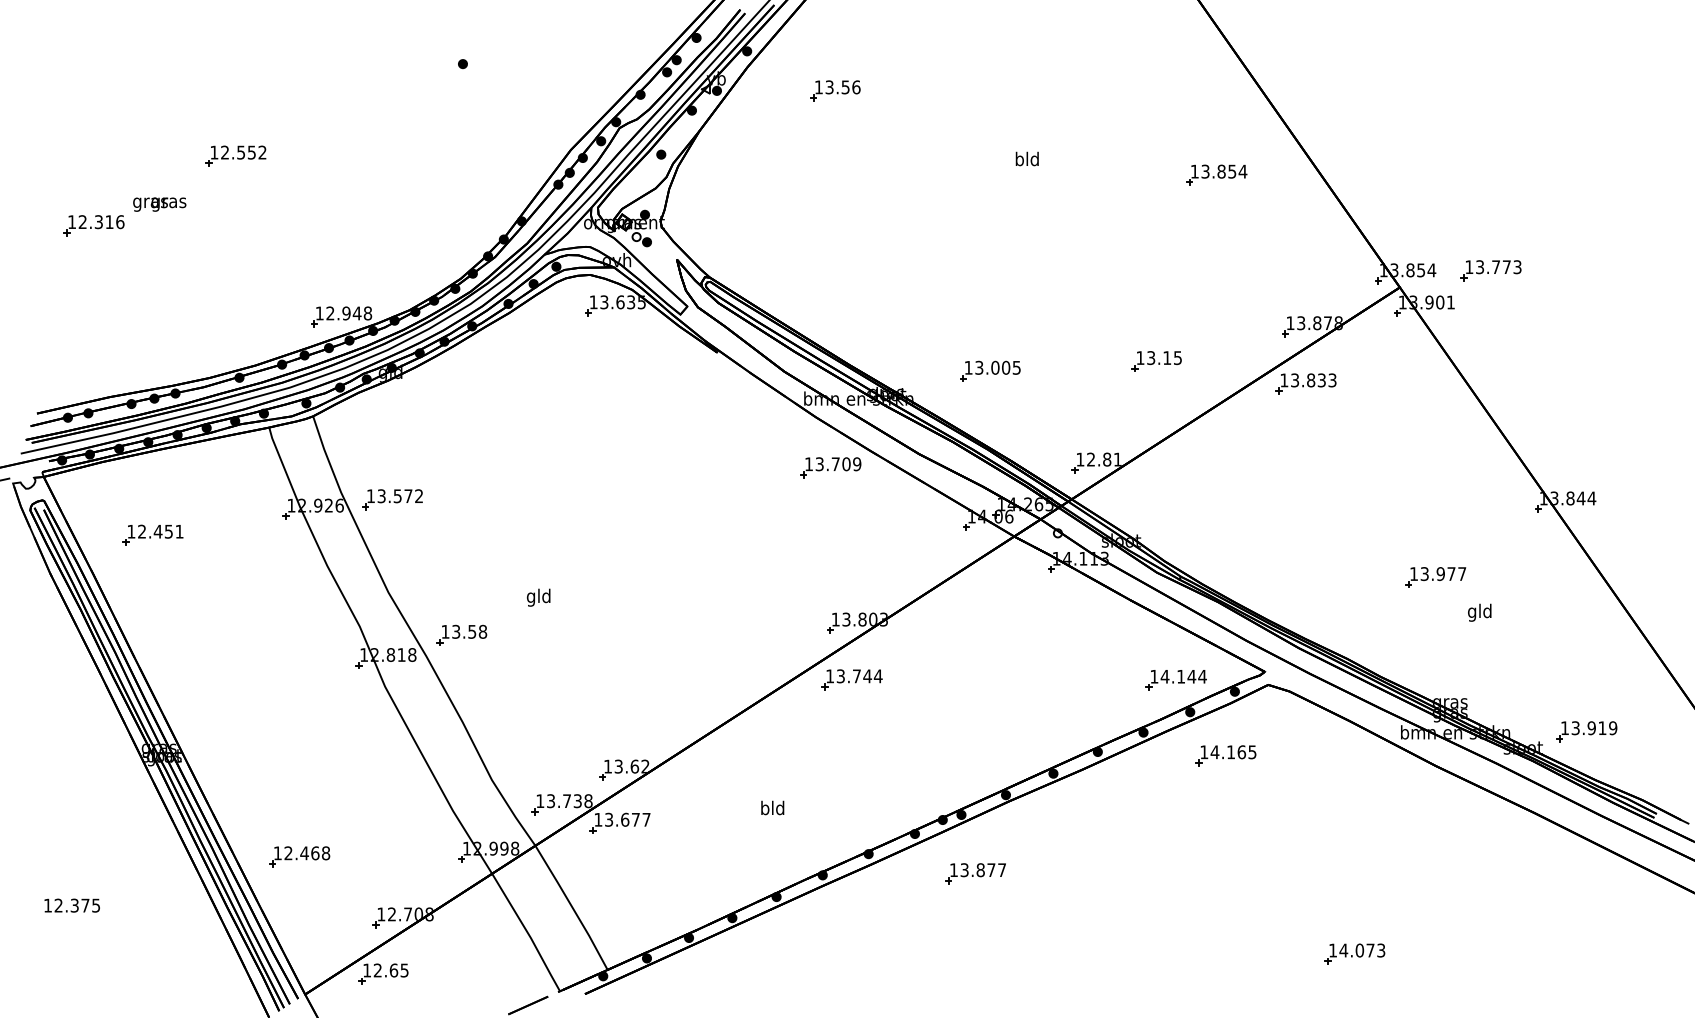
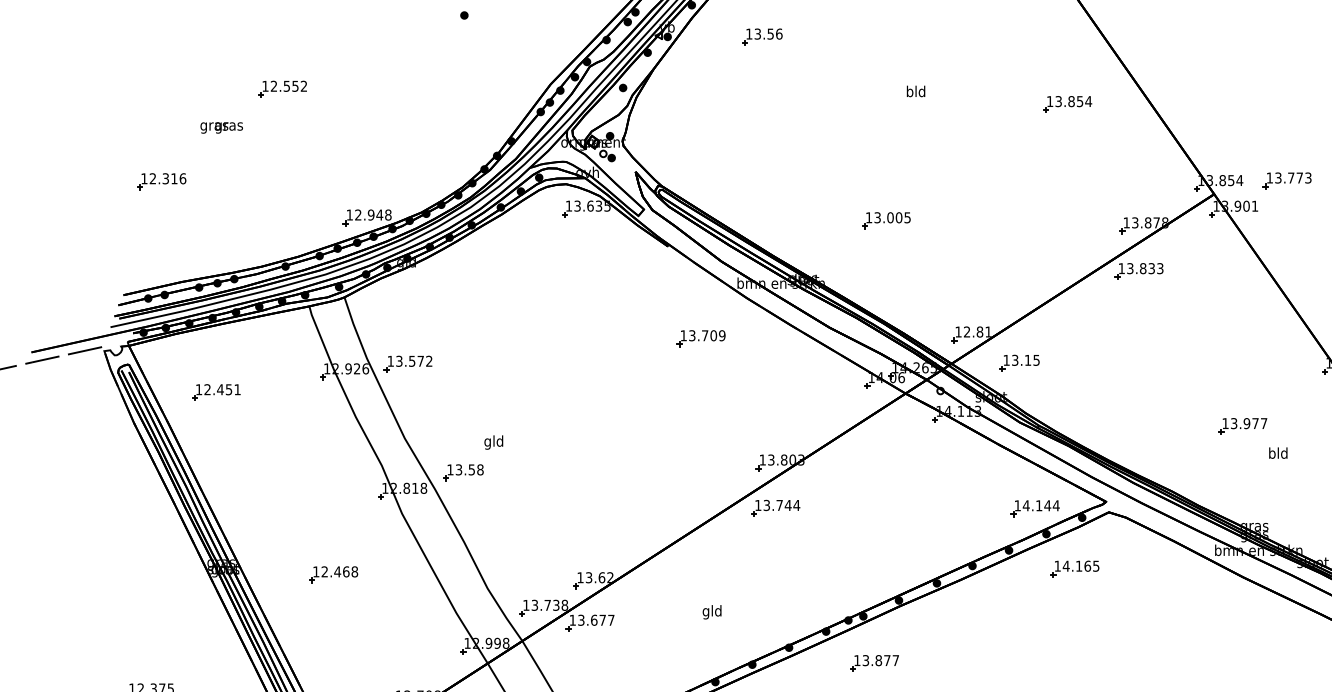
part: (93, 225) -> (161, 181), moved
part: (1156, 361) -> (1019, 363), moved
part: (990, 370) -> (886, 219), moved
part: (830, 467) -> (700, 338), moved
text: (538, 597) -> (493, 442), moved
text: (1472, 612) -> (1272, 454), gld -> bld
text: (764, 809) -> (705, 612), bld -> gld
part: (299, 856) -> (333, 574), moved

